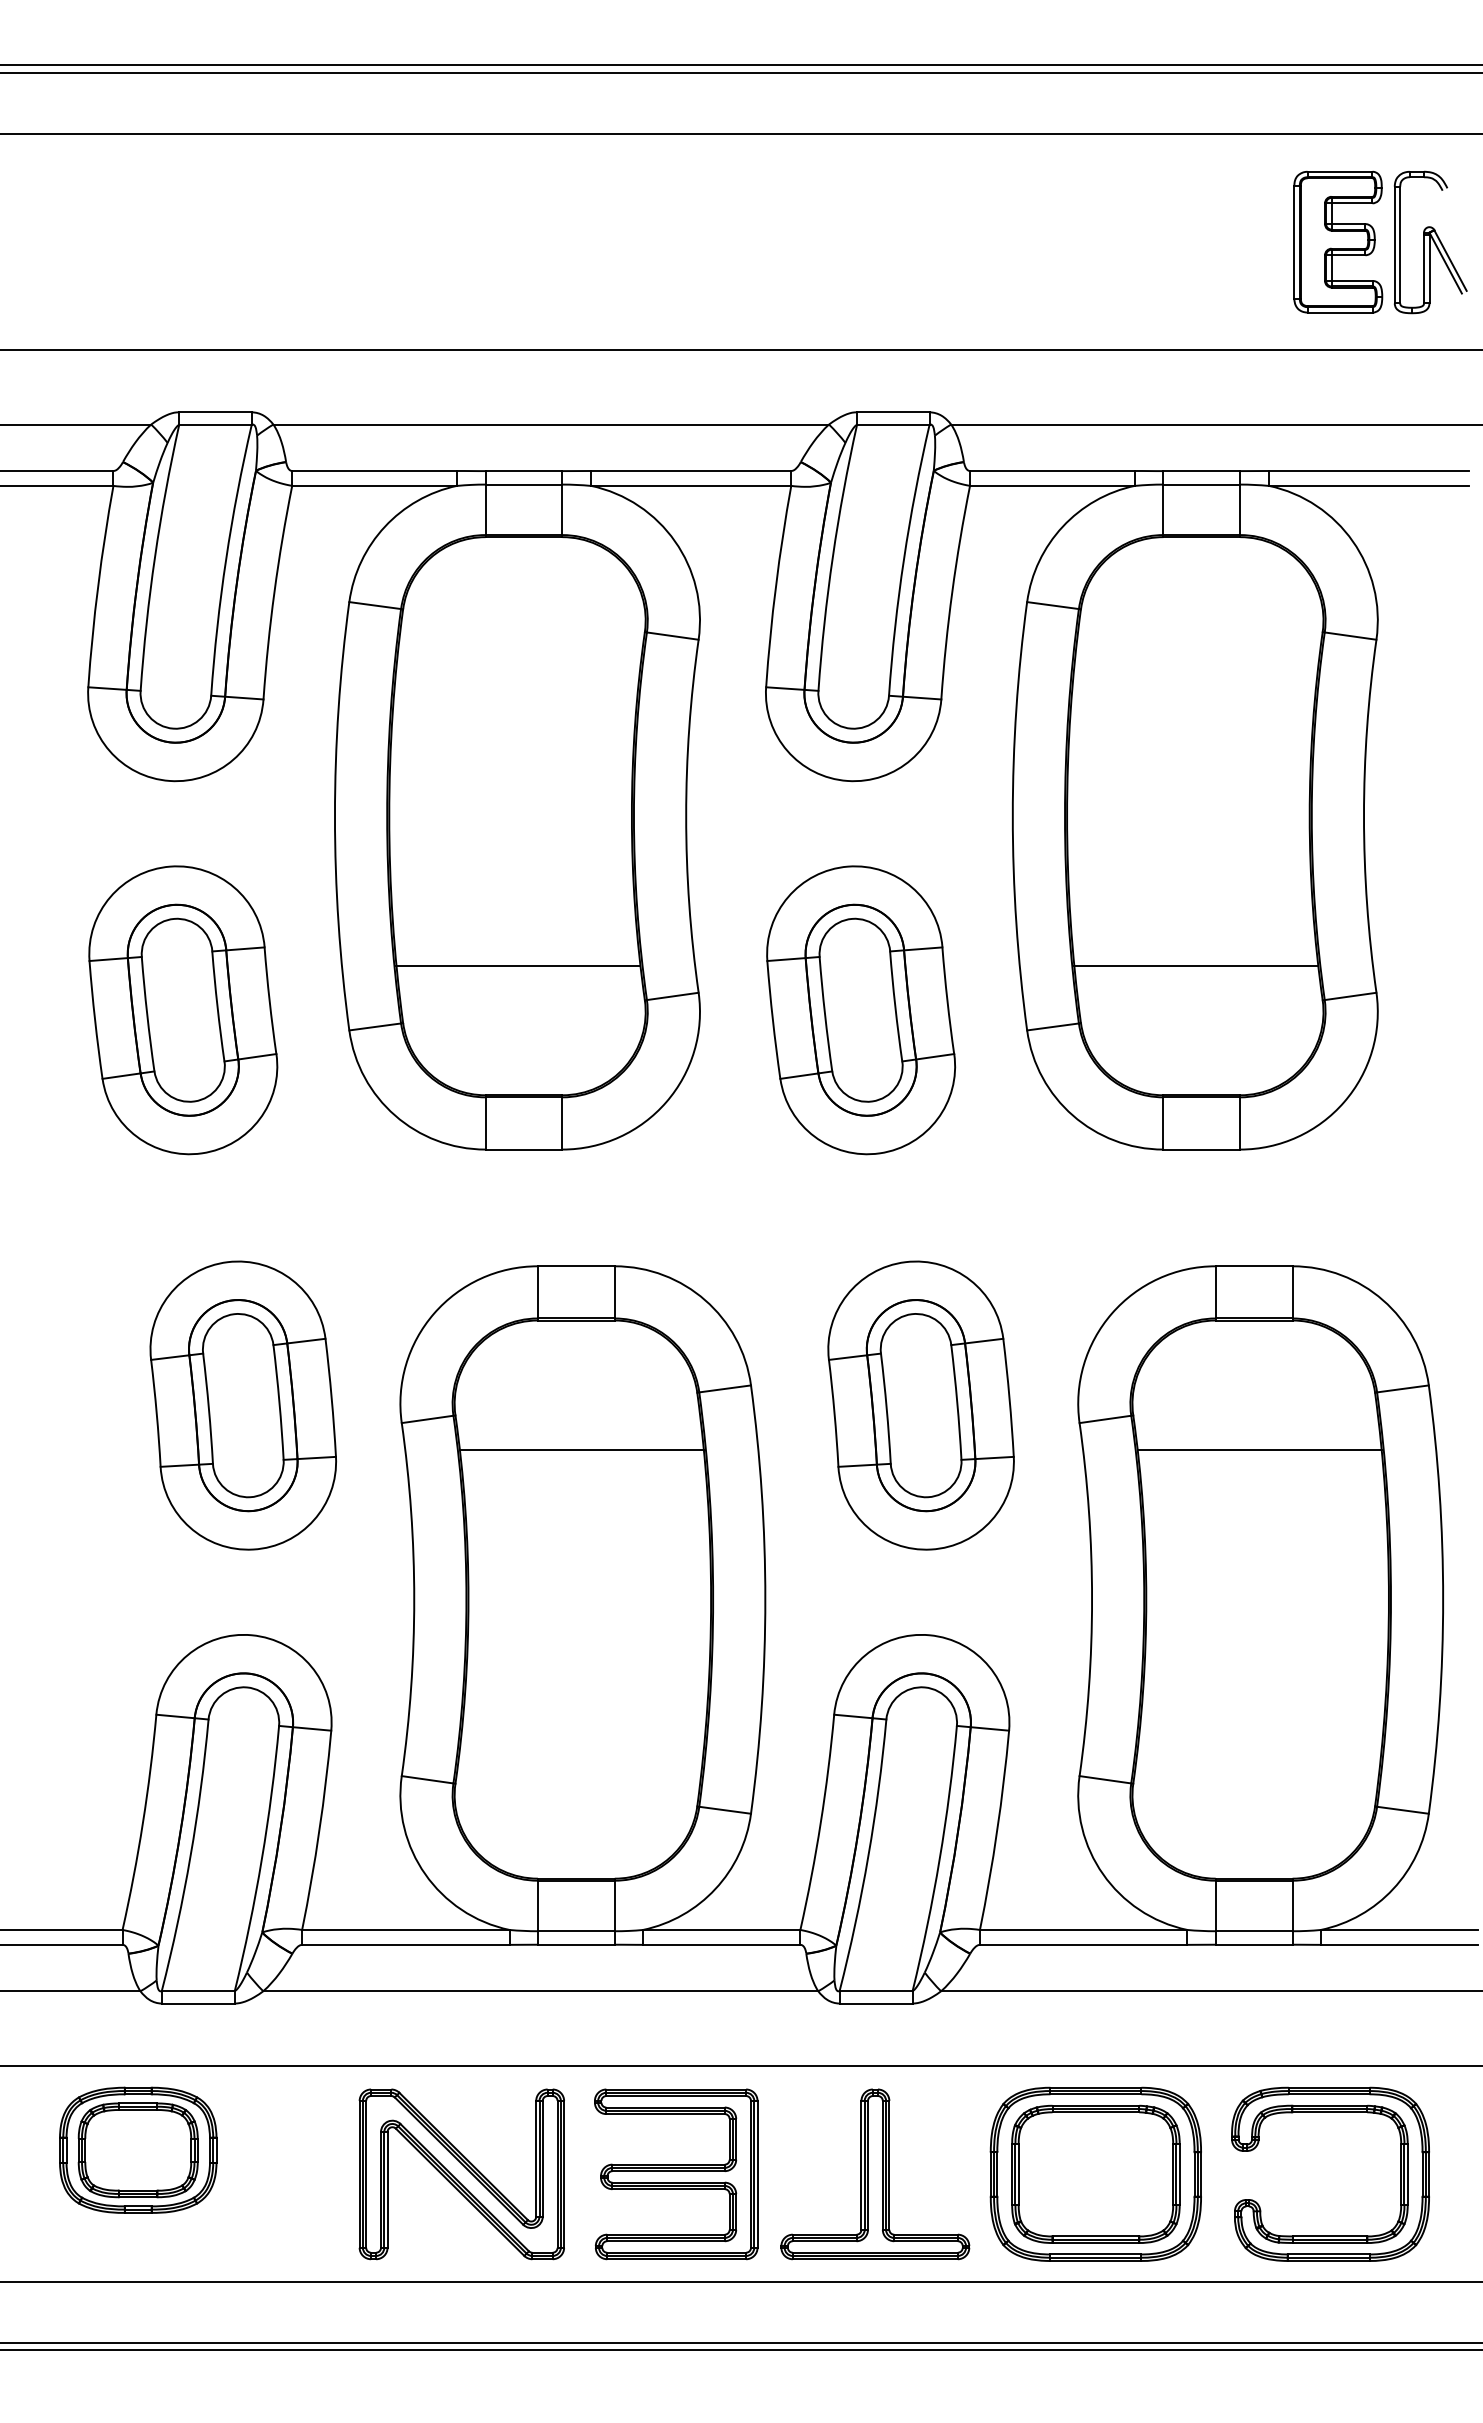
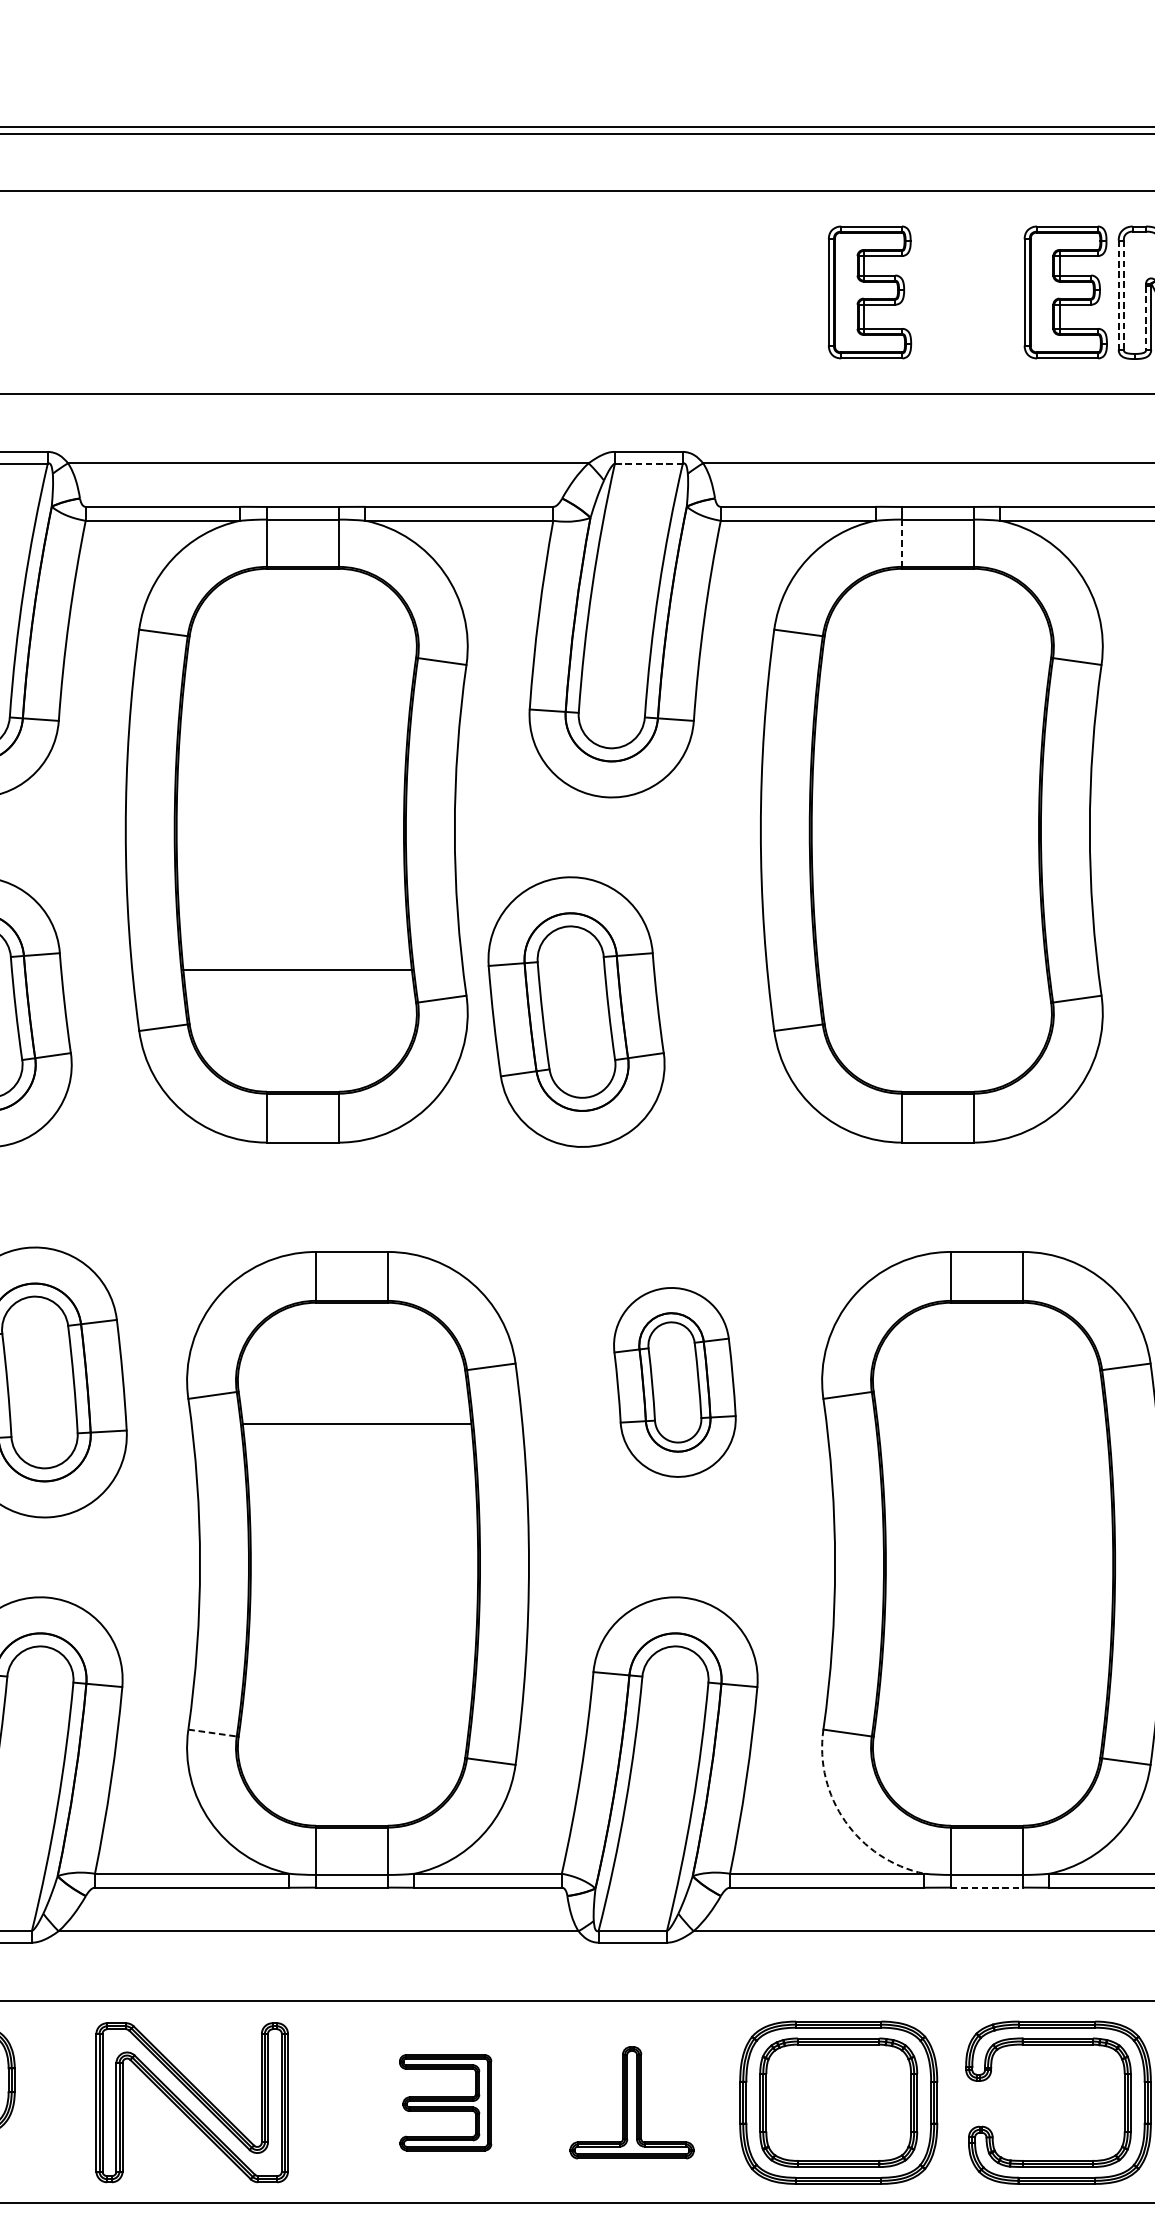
part: (1129, 241) -> (870, 291), added
line: (1400, 244) -> (1124, 294), solid -> dashed
line: (1394, 245) -> (1118, 295), solid -> dashed
line: (1424, 269) -> (1146, 318), solid -> dashed
line: (893, 424) -> (649, 463), solid -> dashed
line: (1163, 510) -> (902, 543), solid -> dashed
line: (1196, 965) -> (932, 970), removed
part: (861, 1010) -> (576, 1012), moved
part: (920, 1405) -> (674, 1382), size x0.7
line: (1259, 1450) -> (991, 1424), removed
line: (428, 1779) -> (213, 1732), solid -> dashed
arc: (1103, 1874) -> (845, 1821), solid -> dashed
line: (1254, 1944) -> (987, 1887), solid -> dashed
part: (461, 2174) -> (191, 2102), moved
part: (676, 2174) -> (445, 2102), size x0.6
part: (875, 2174) -> (632, 2102), size x0.7

